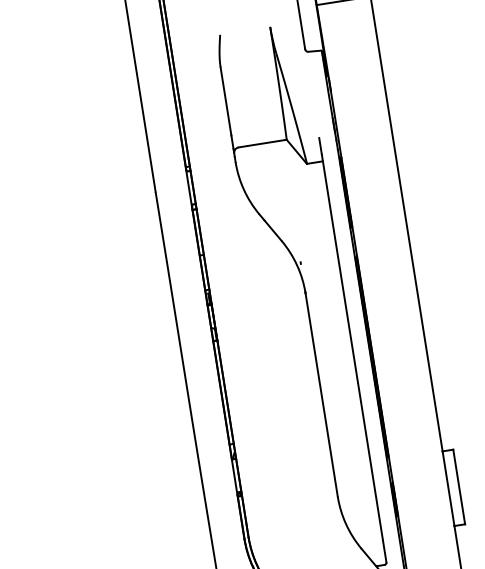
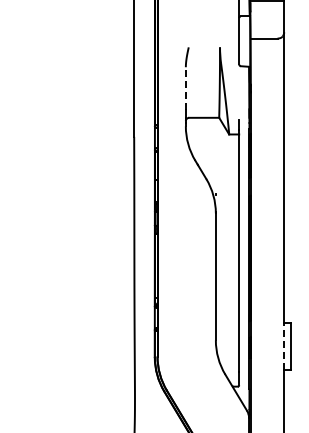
line: (225, 101) -> (185, 88), solid -> dashed
line: (448, 487) -> (284, 345), solid -> dashed

